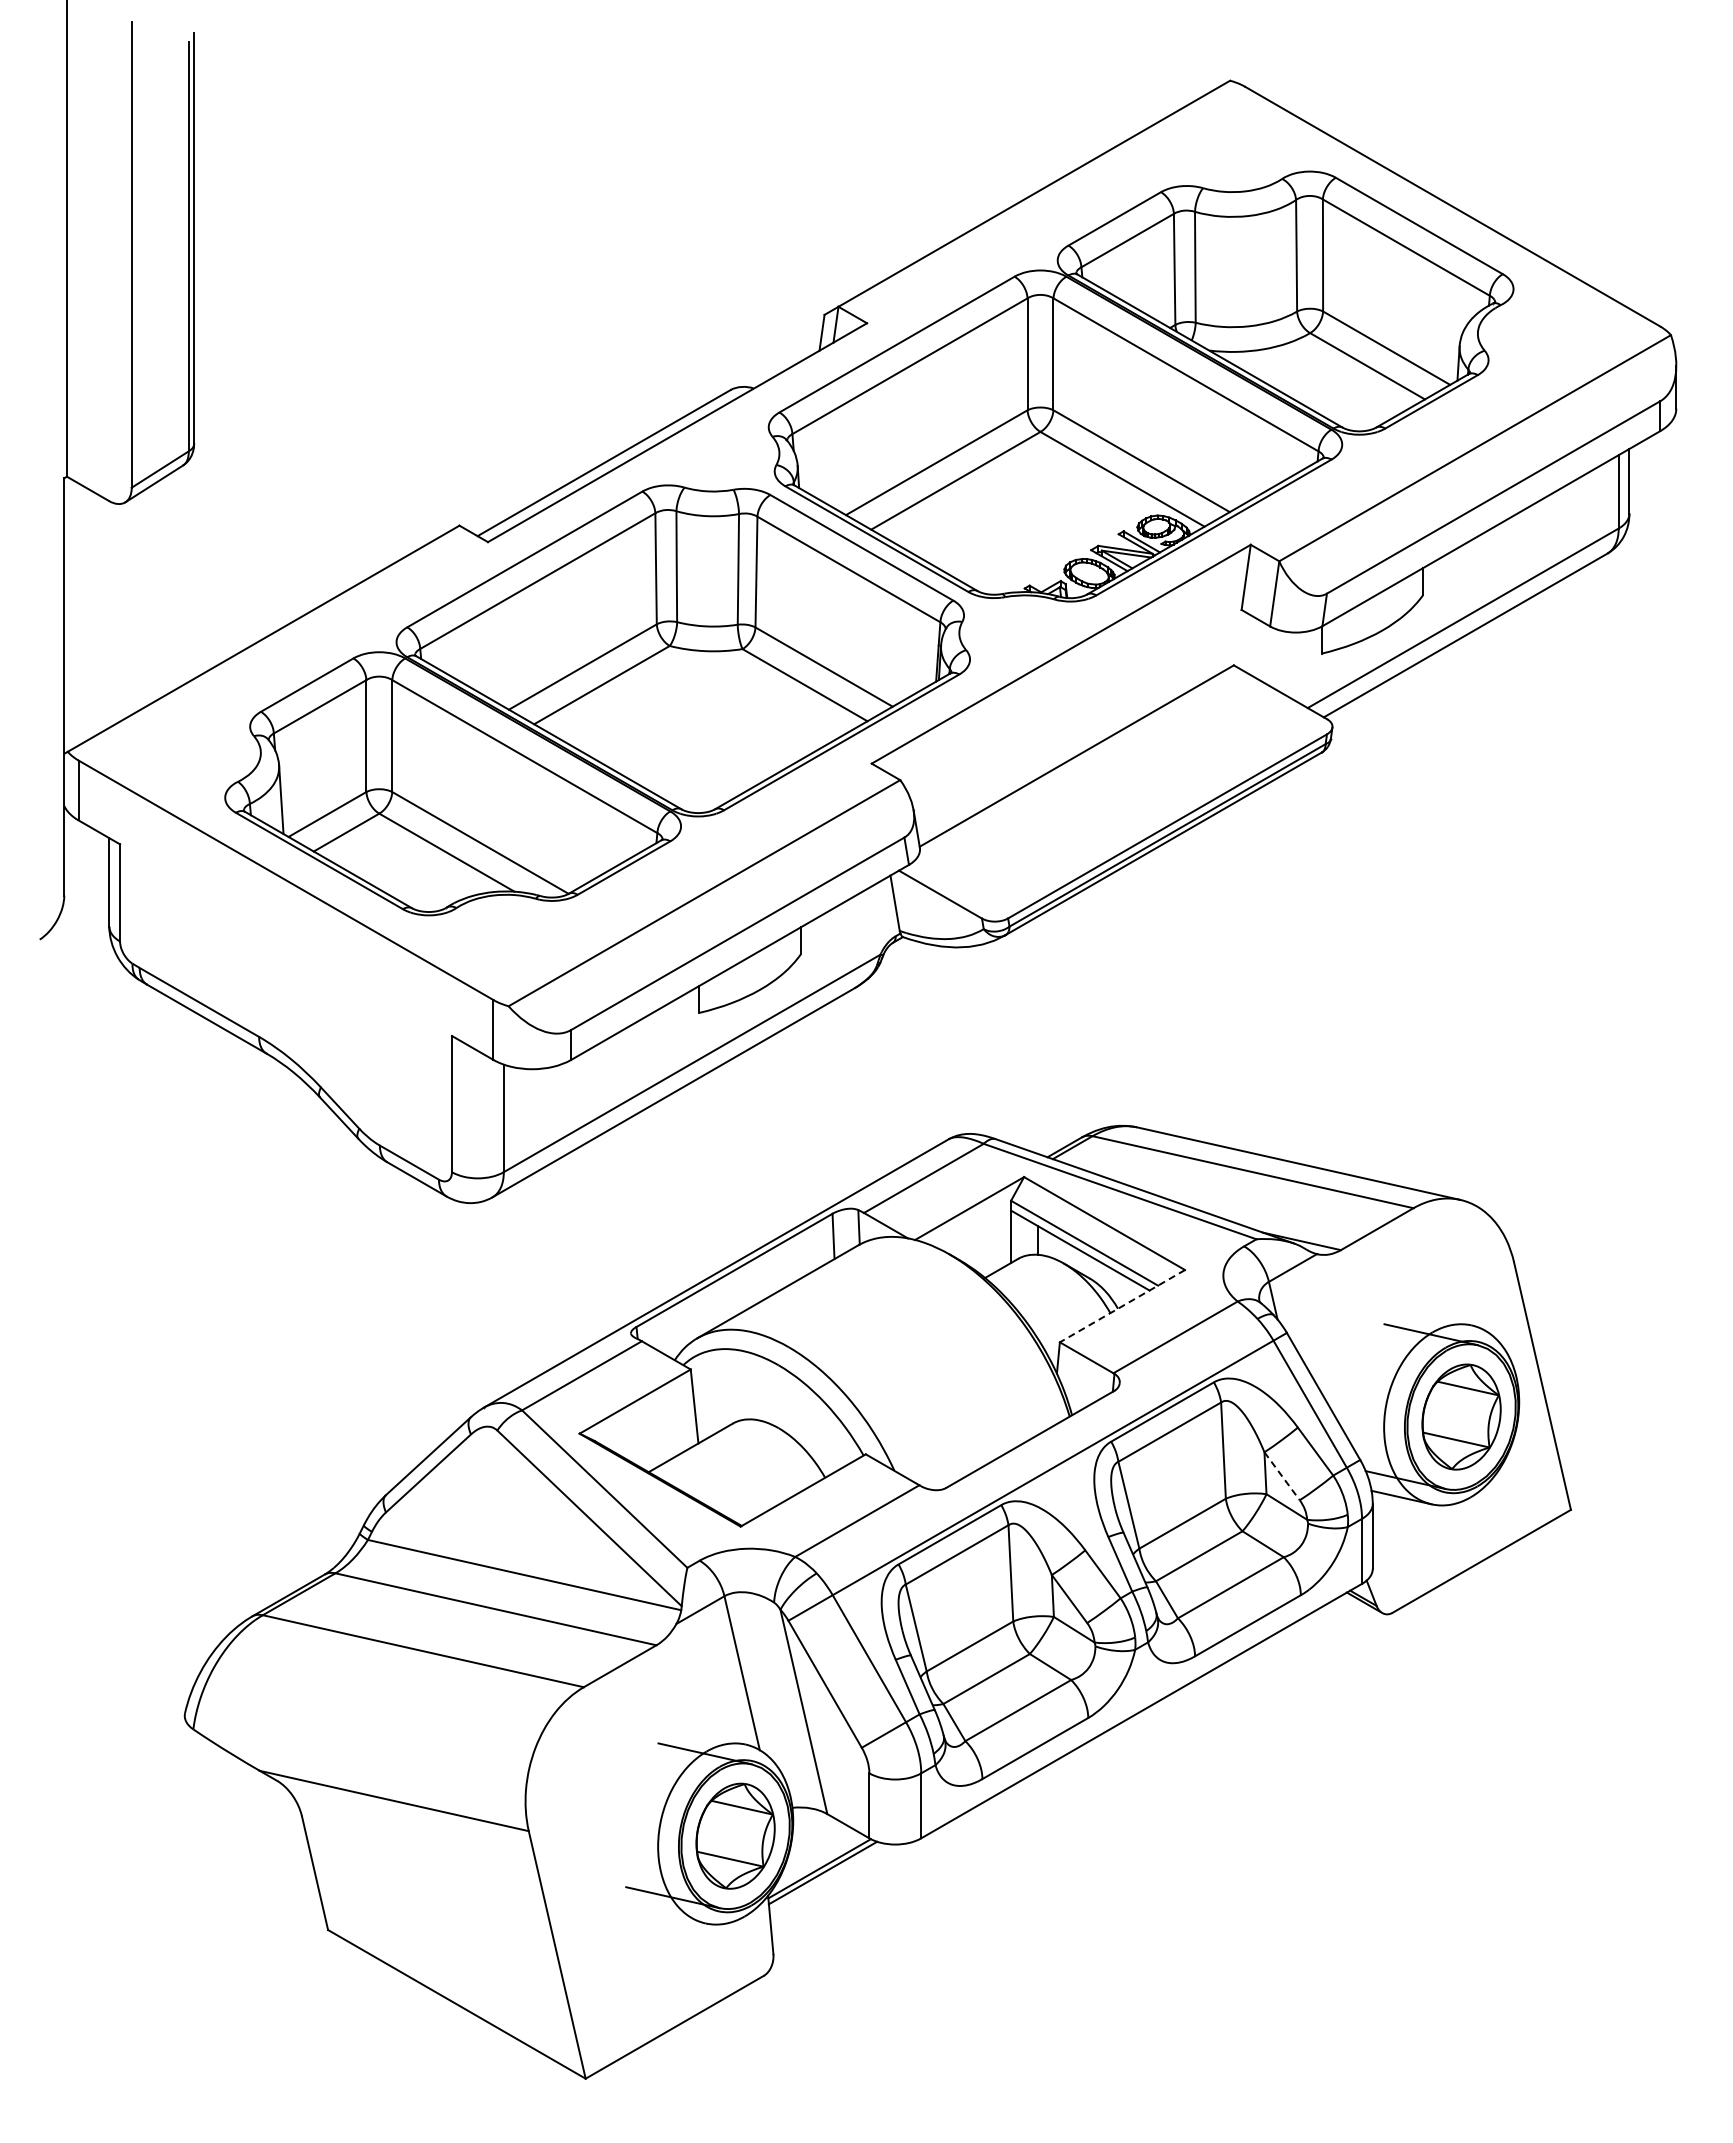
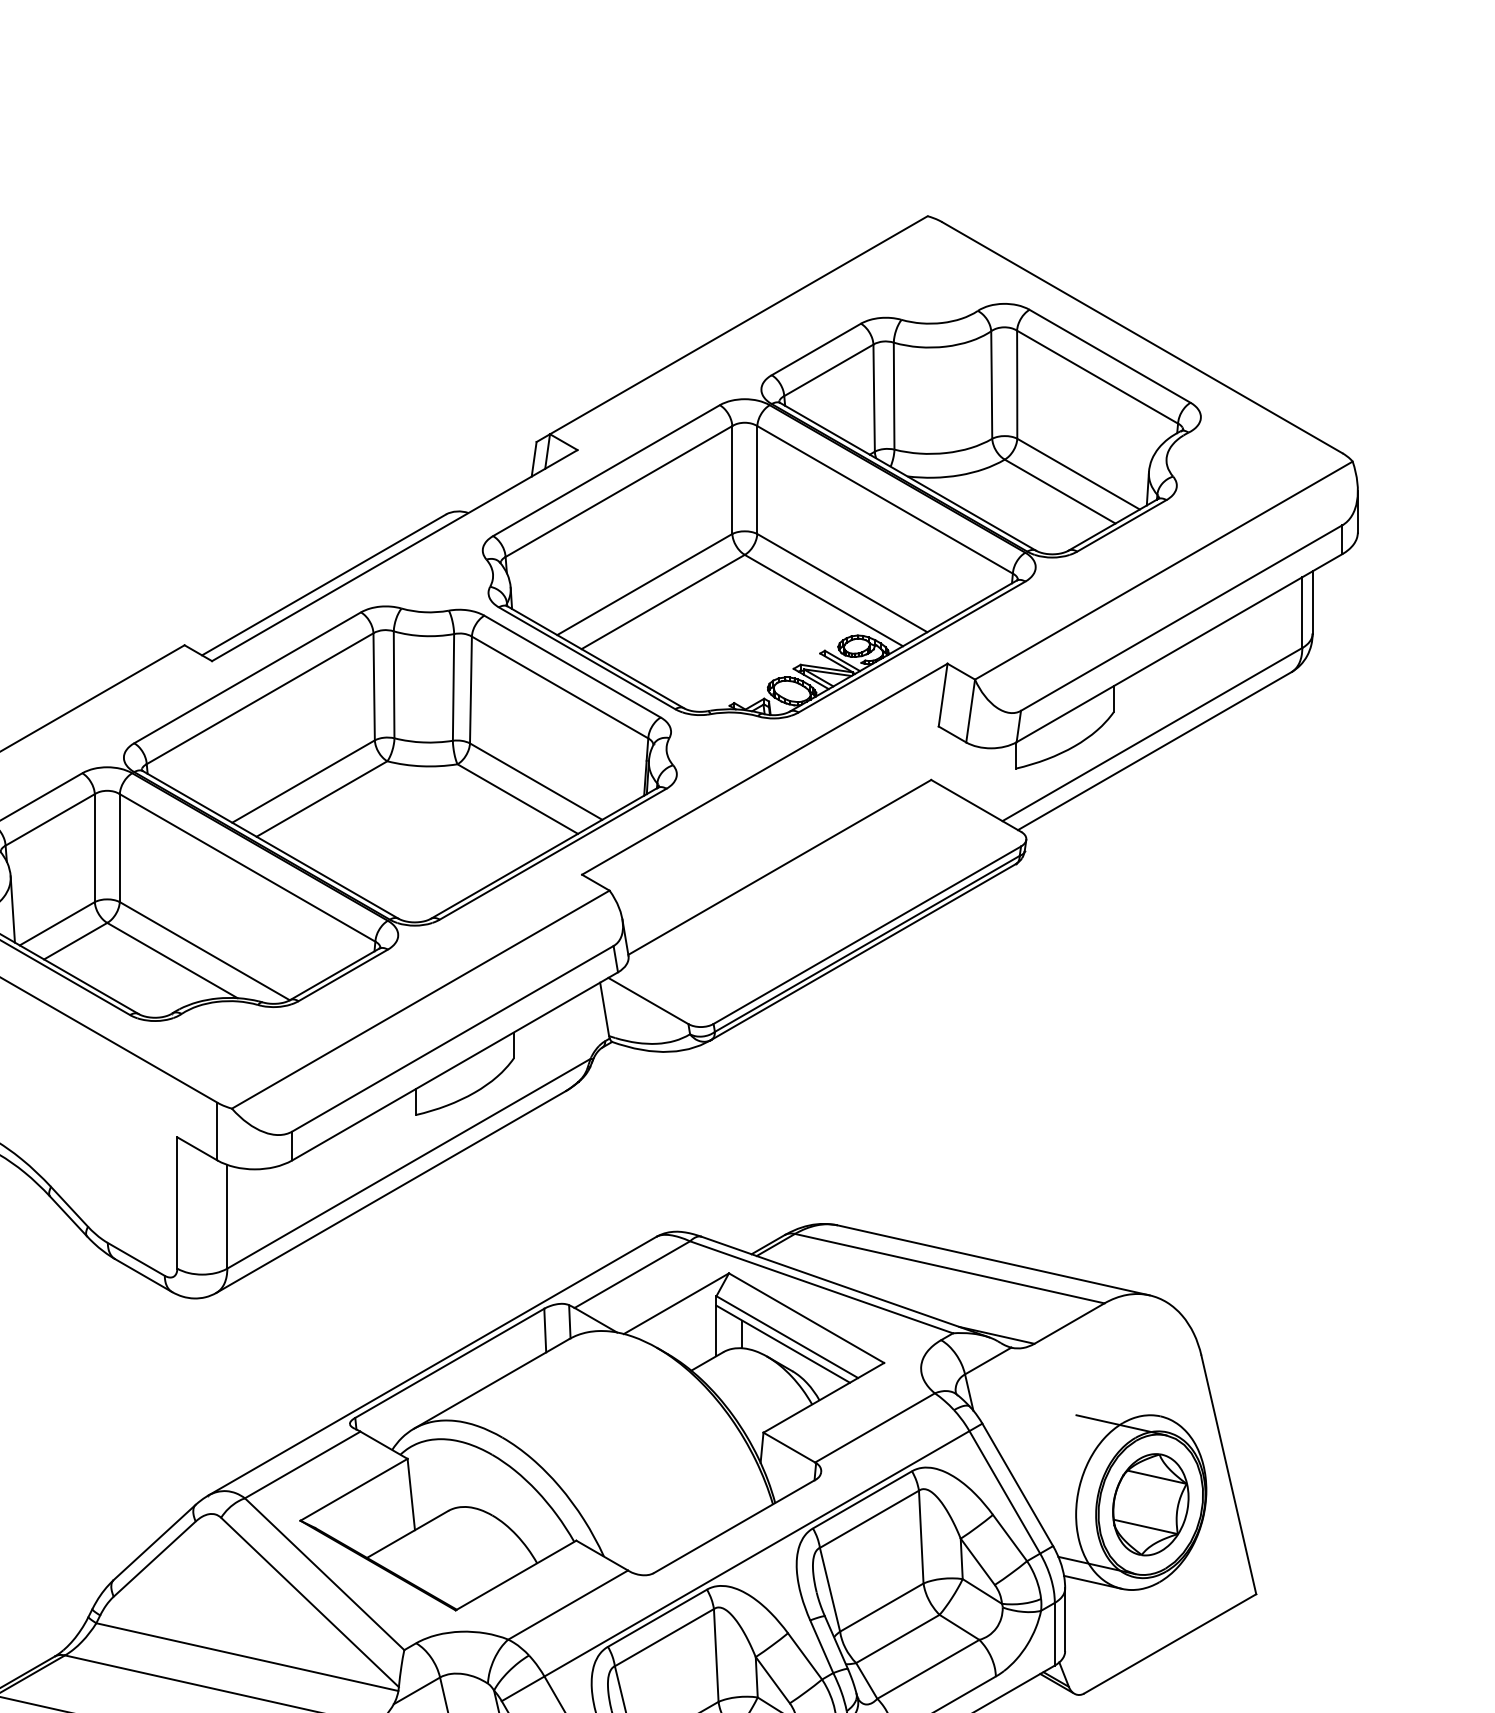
line: (1122, 1306) -> (823, 1398), dashed -> solid
line: (1282, 1476) -> (978, 1562), dashed -> solid

